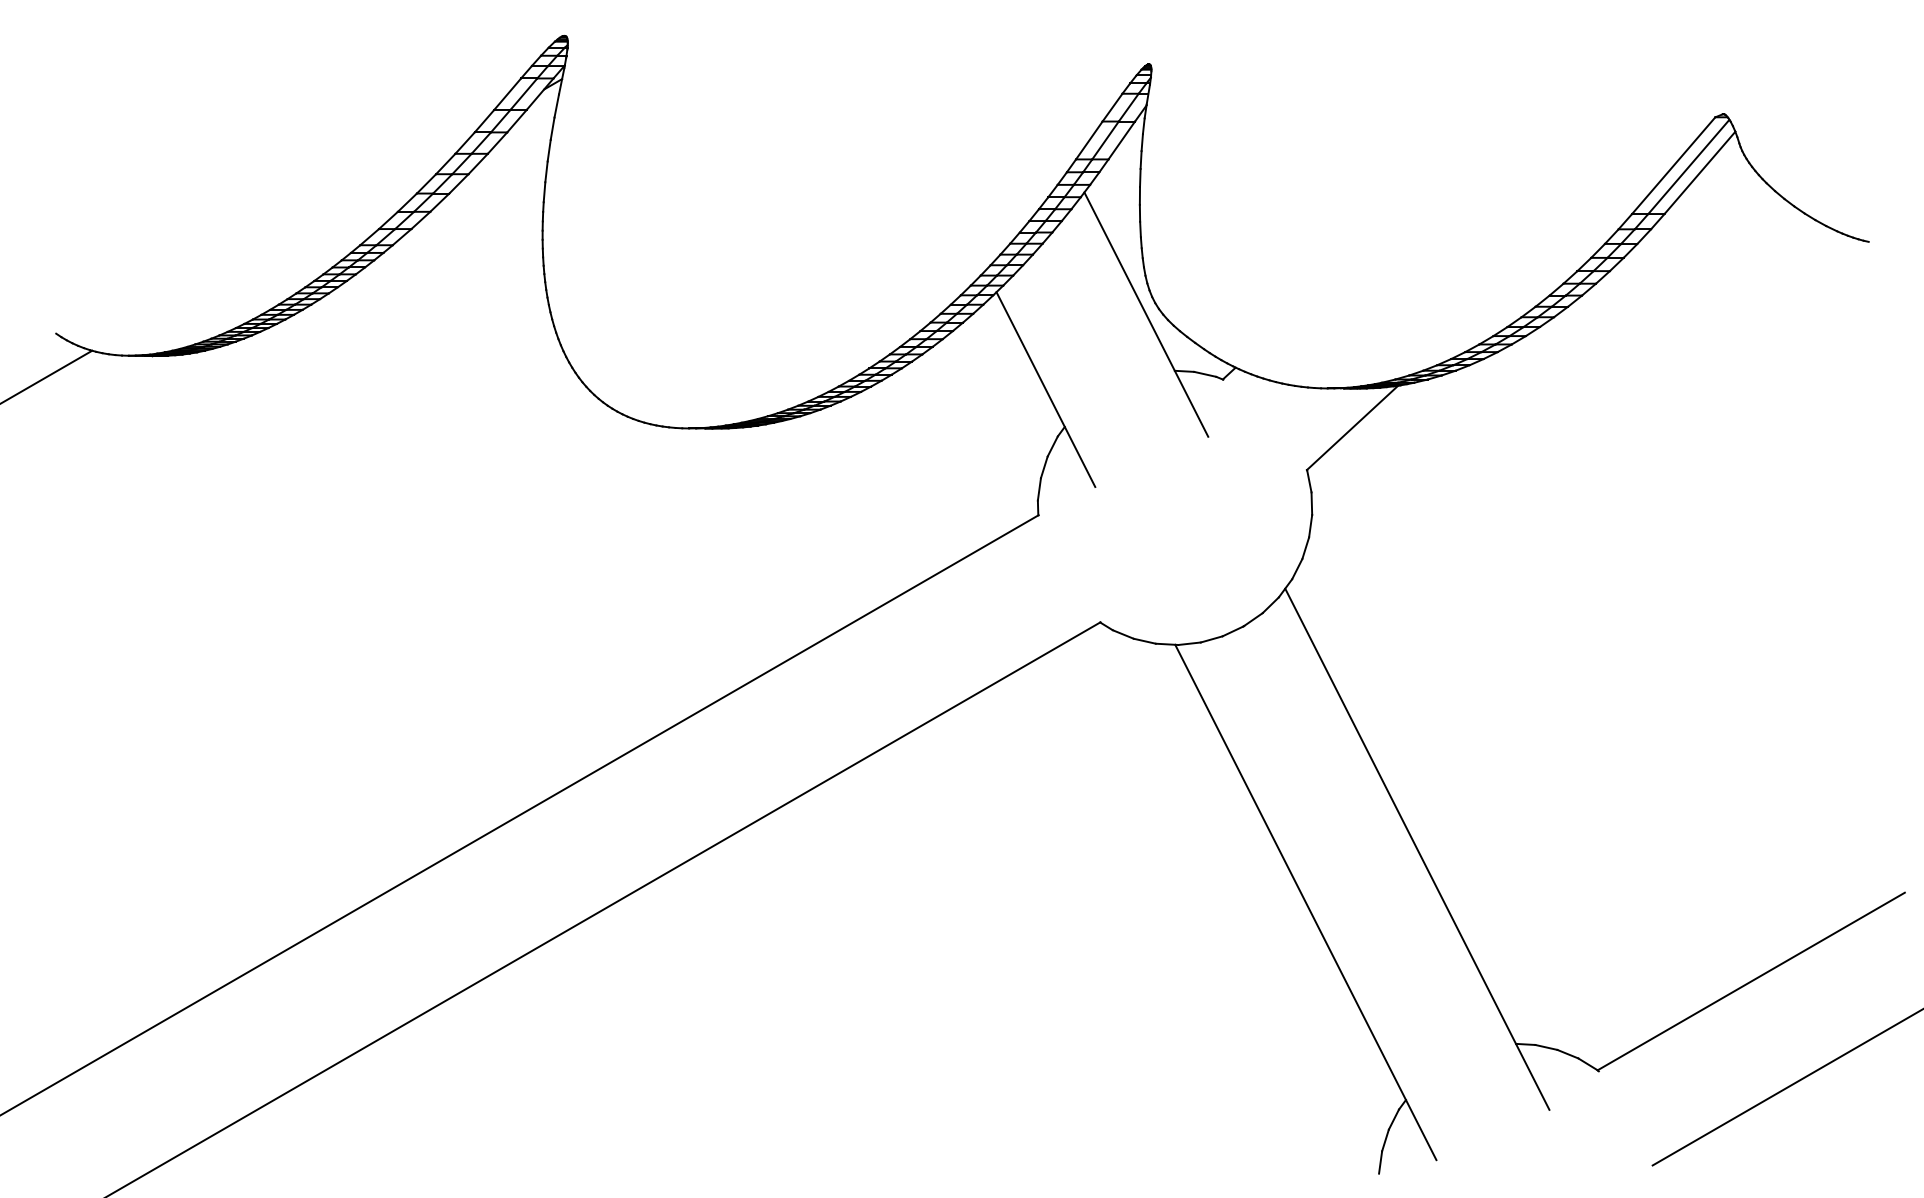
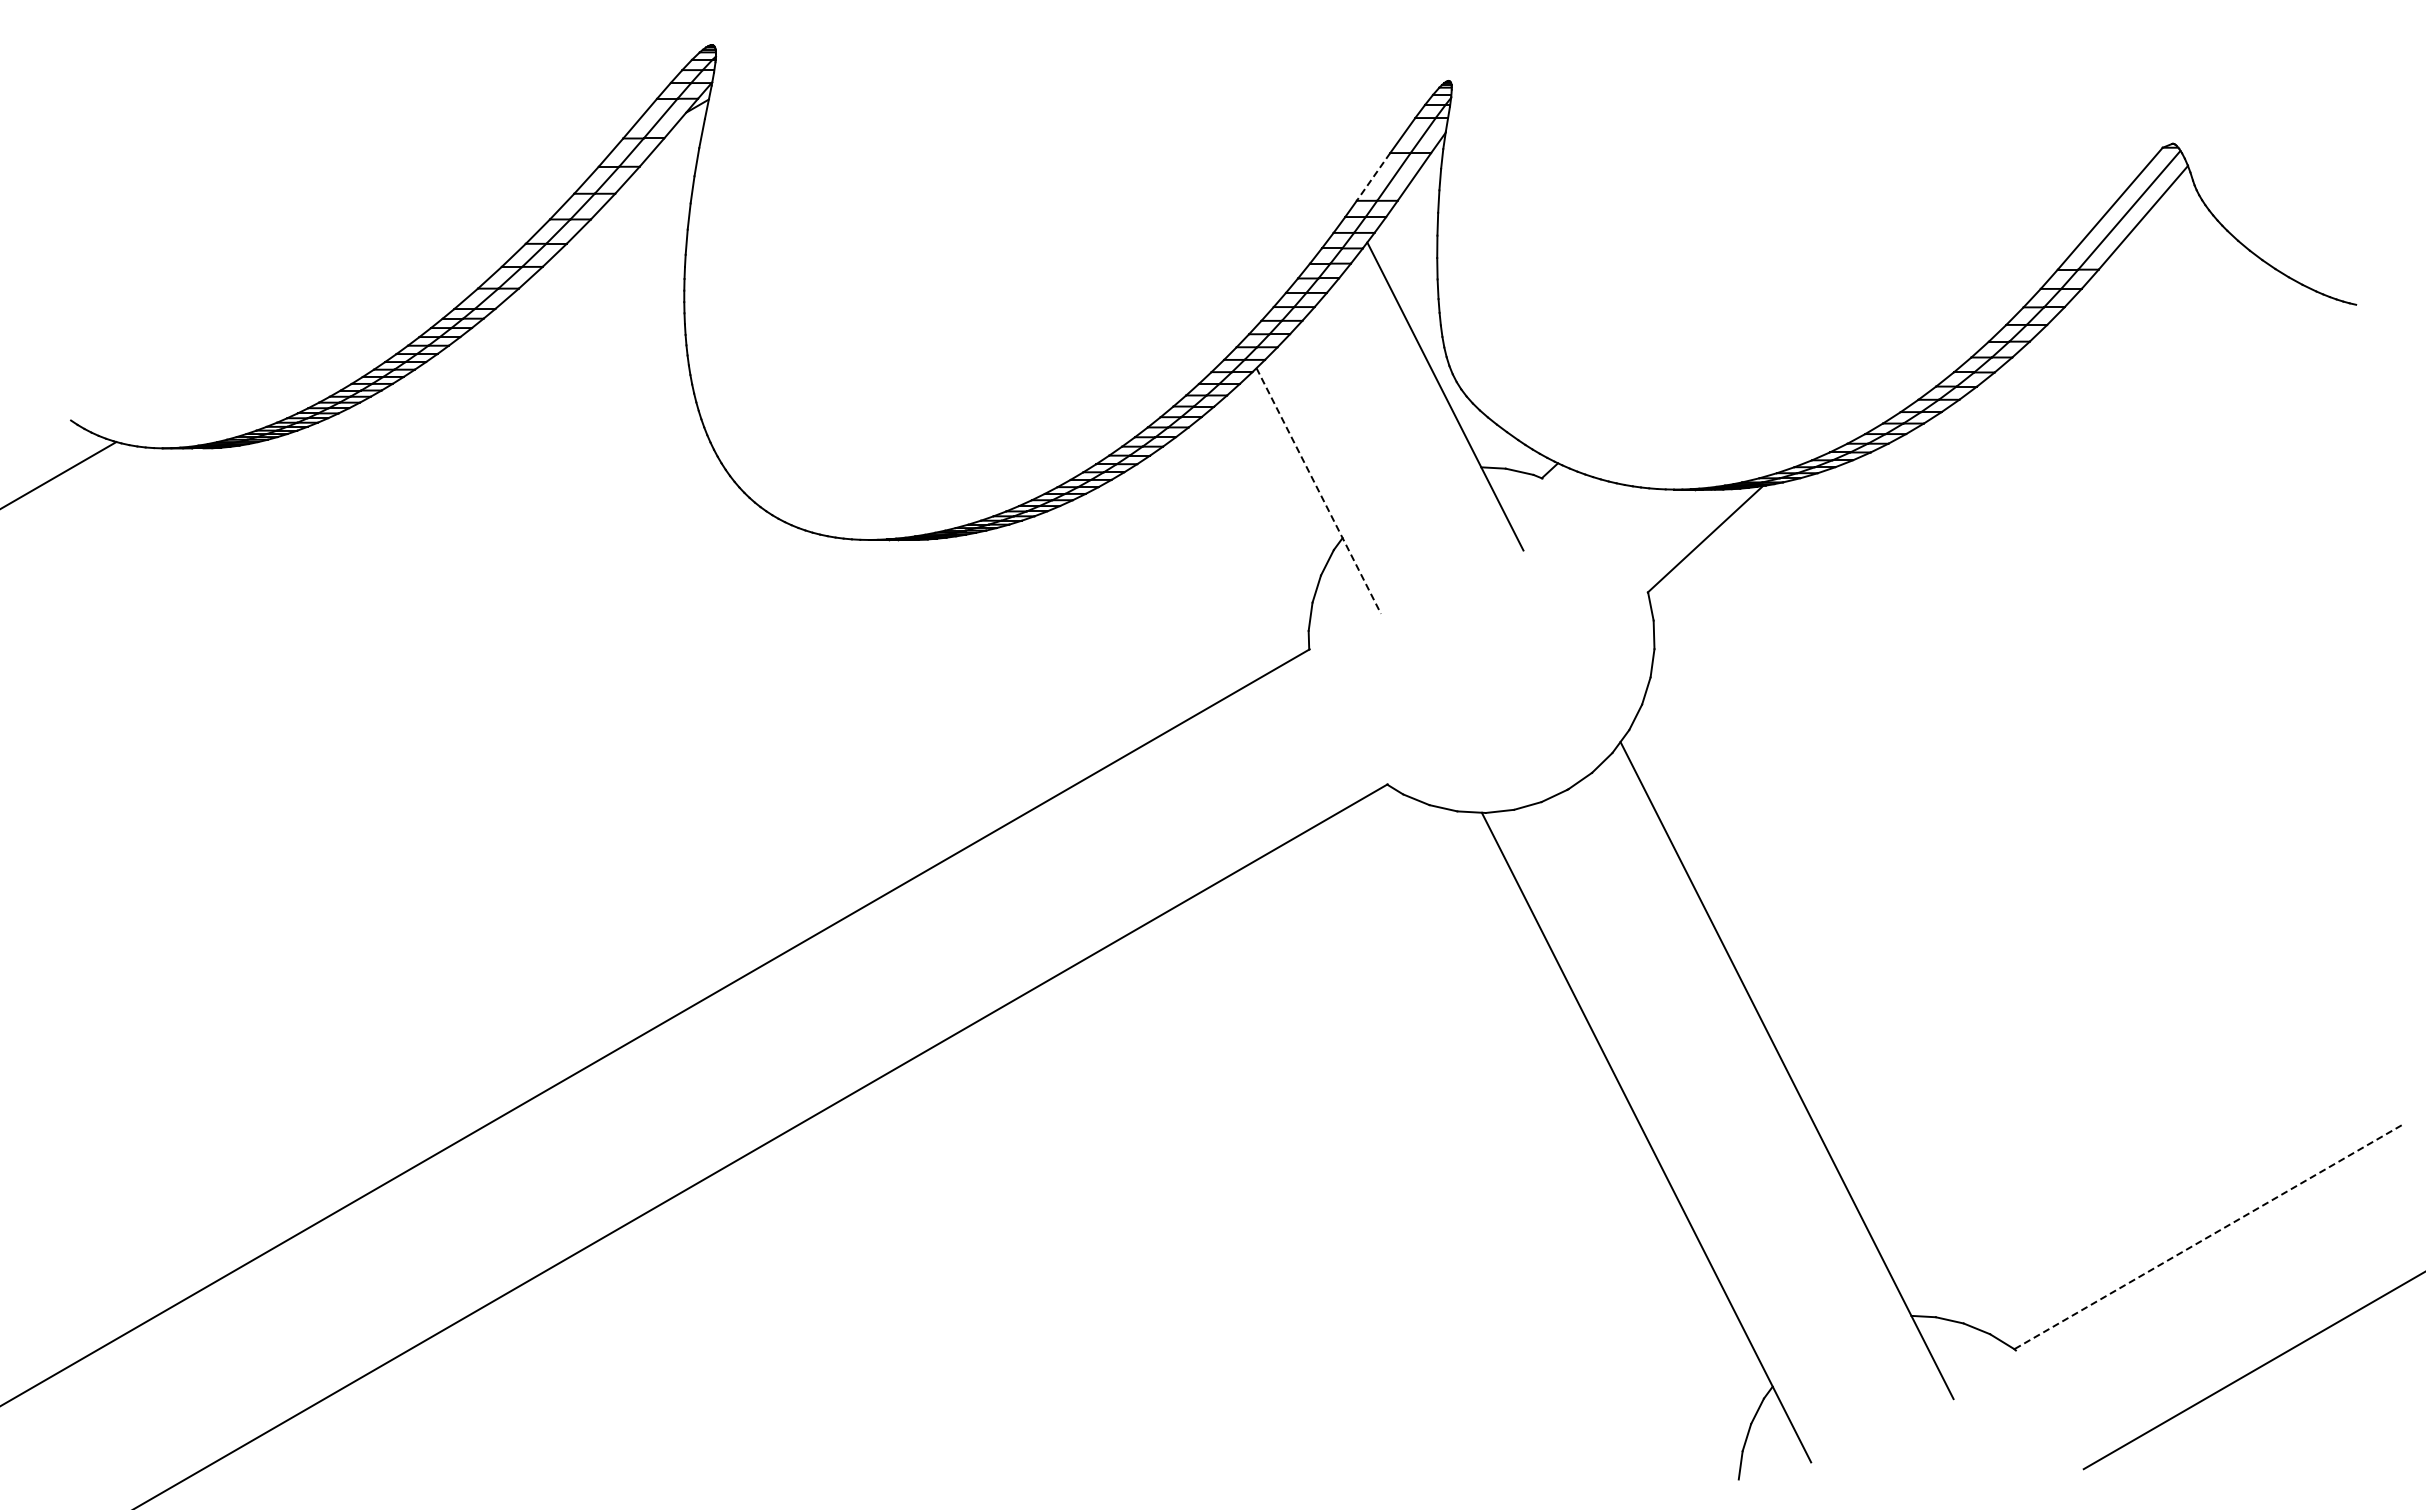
line: (1089, 140) -> (1373, 177), solid -> dashed
line: (1045, 389) -> (1318, 491), solid -> dashed
line: (1751, 981) -> (2208, 1237), solid -> dashed

